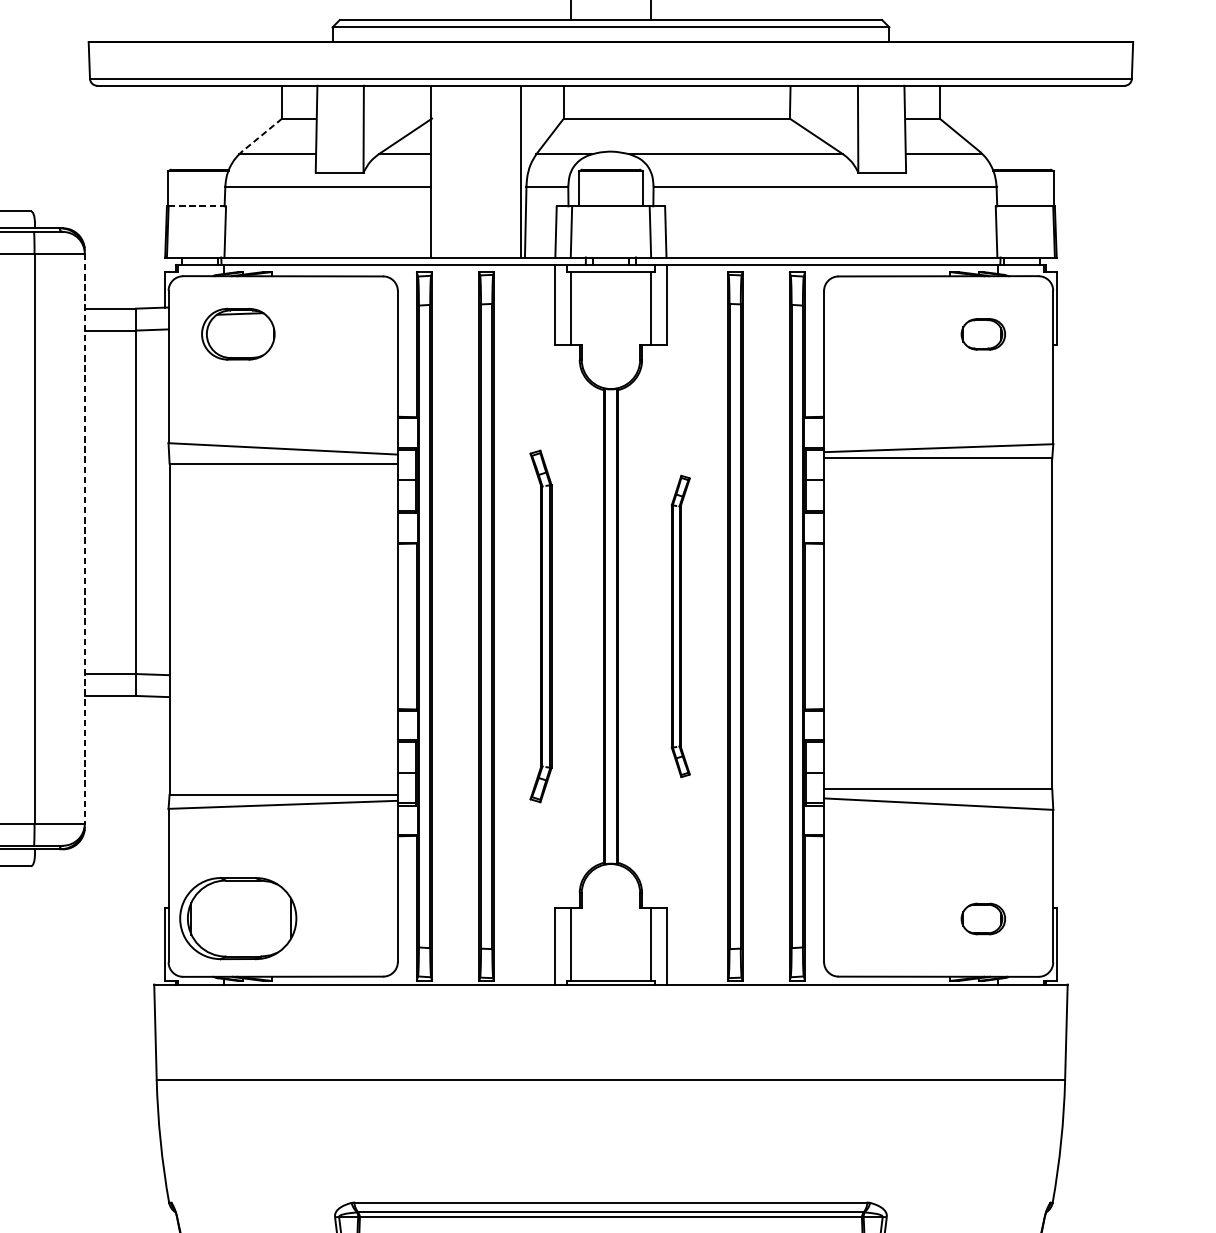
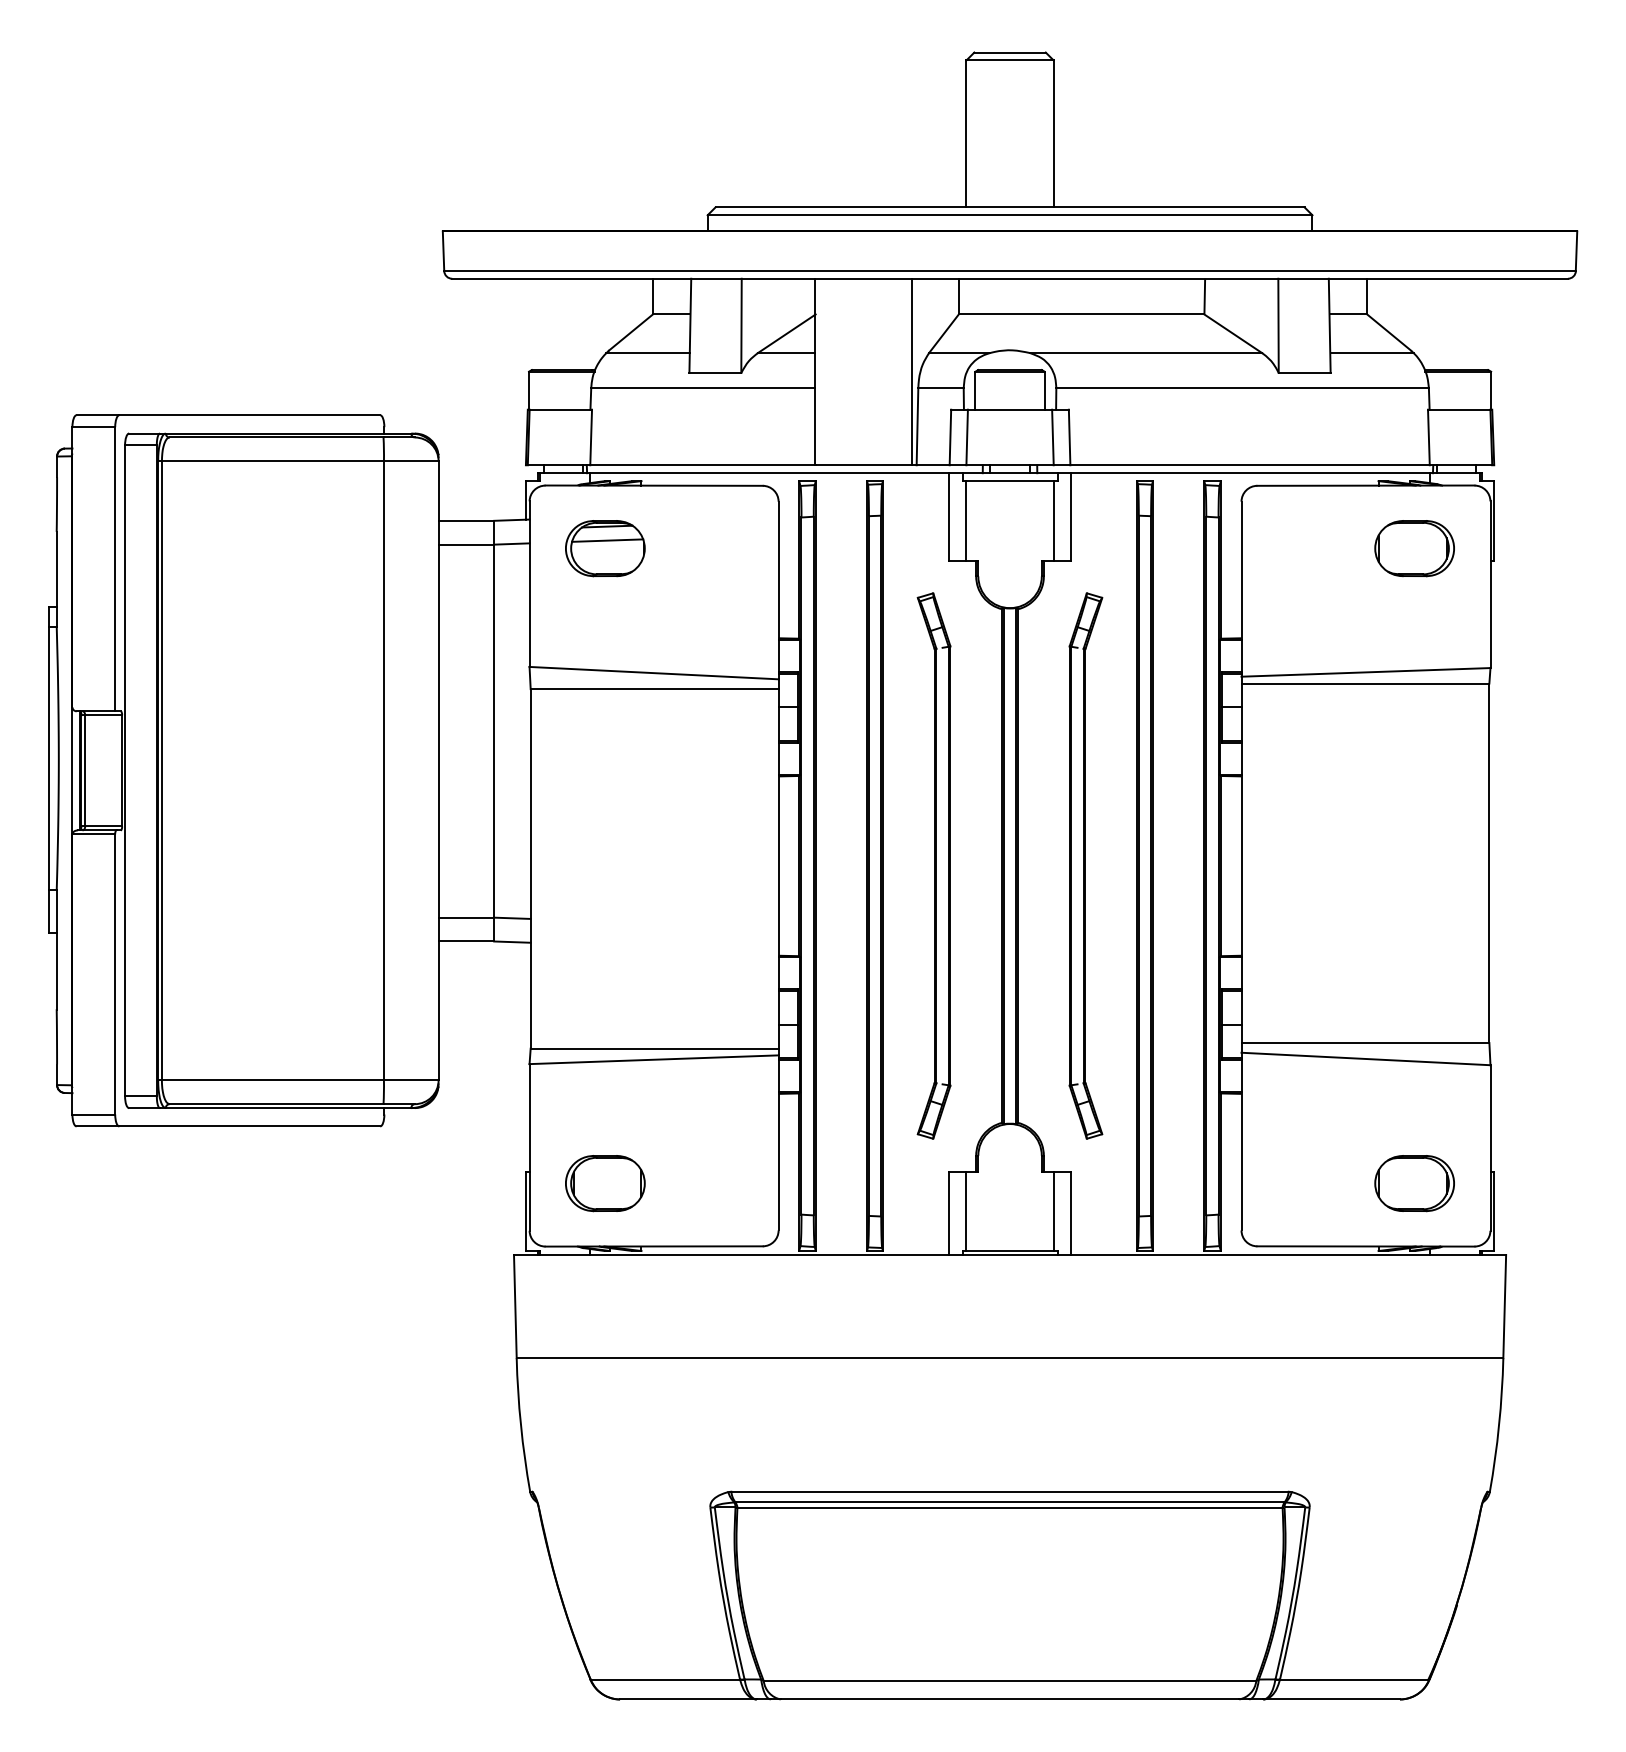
line: (261, 135) -> (630, 332), dashed -> solid
line: (197, 206) -> (560, 409), dashed -> solid
line: (240, 326) -> (607, 540), added
part: (983, 334) -> (1414, 548), size x1.67
line: (84, 538) -> (438, 770), dashed -> solid
part: (540, 626) -> (933, 865), size x1.43
part: (680, 626) -> (1085, 865), size x1.67
part: (238, 918) -> (605, 1183), size x0.62
part: (983, 918) -> (1414, 1183), size x1.67

